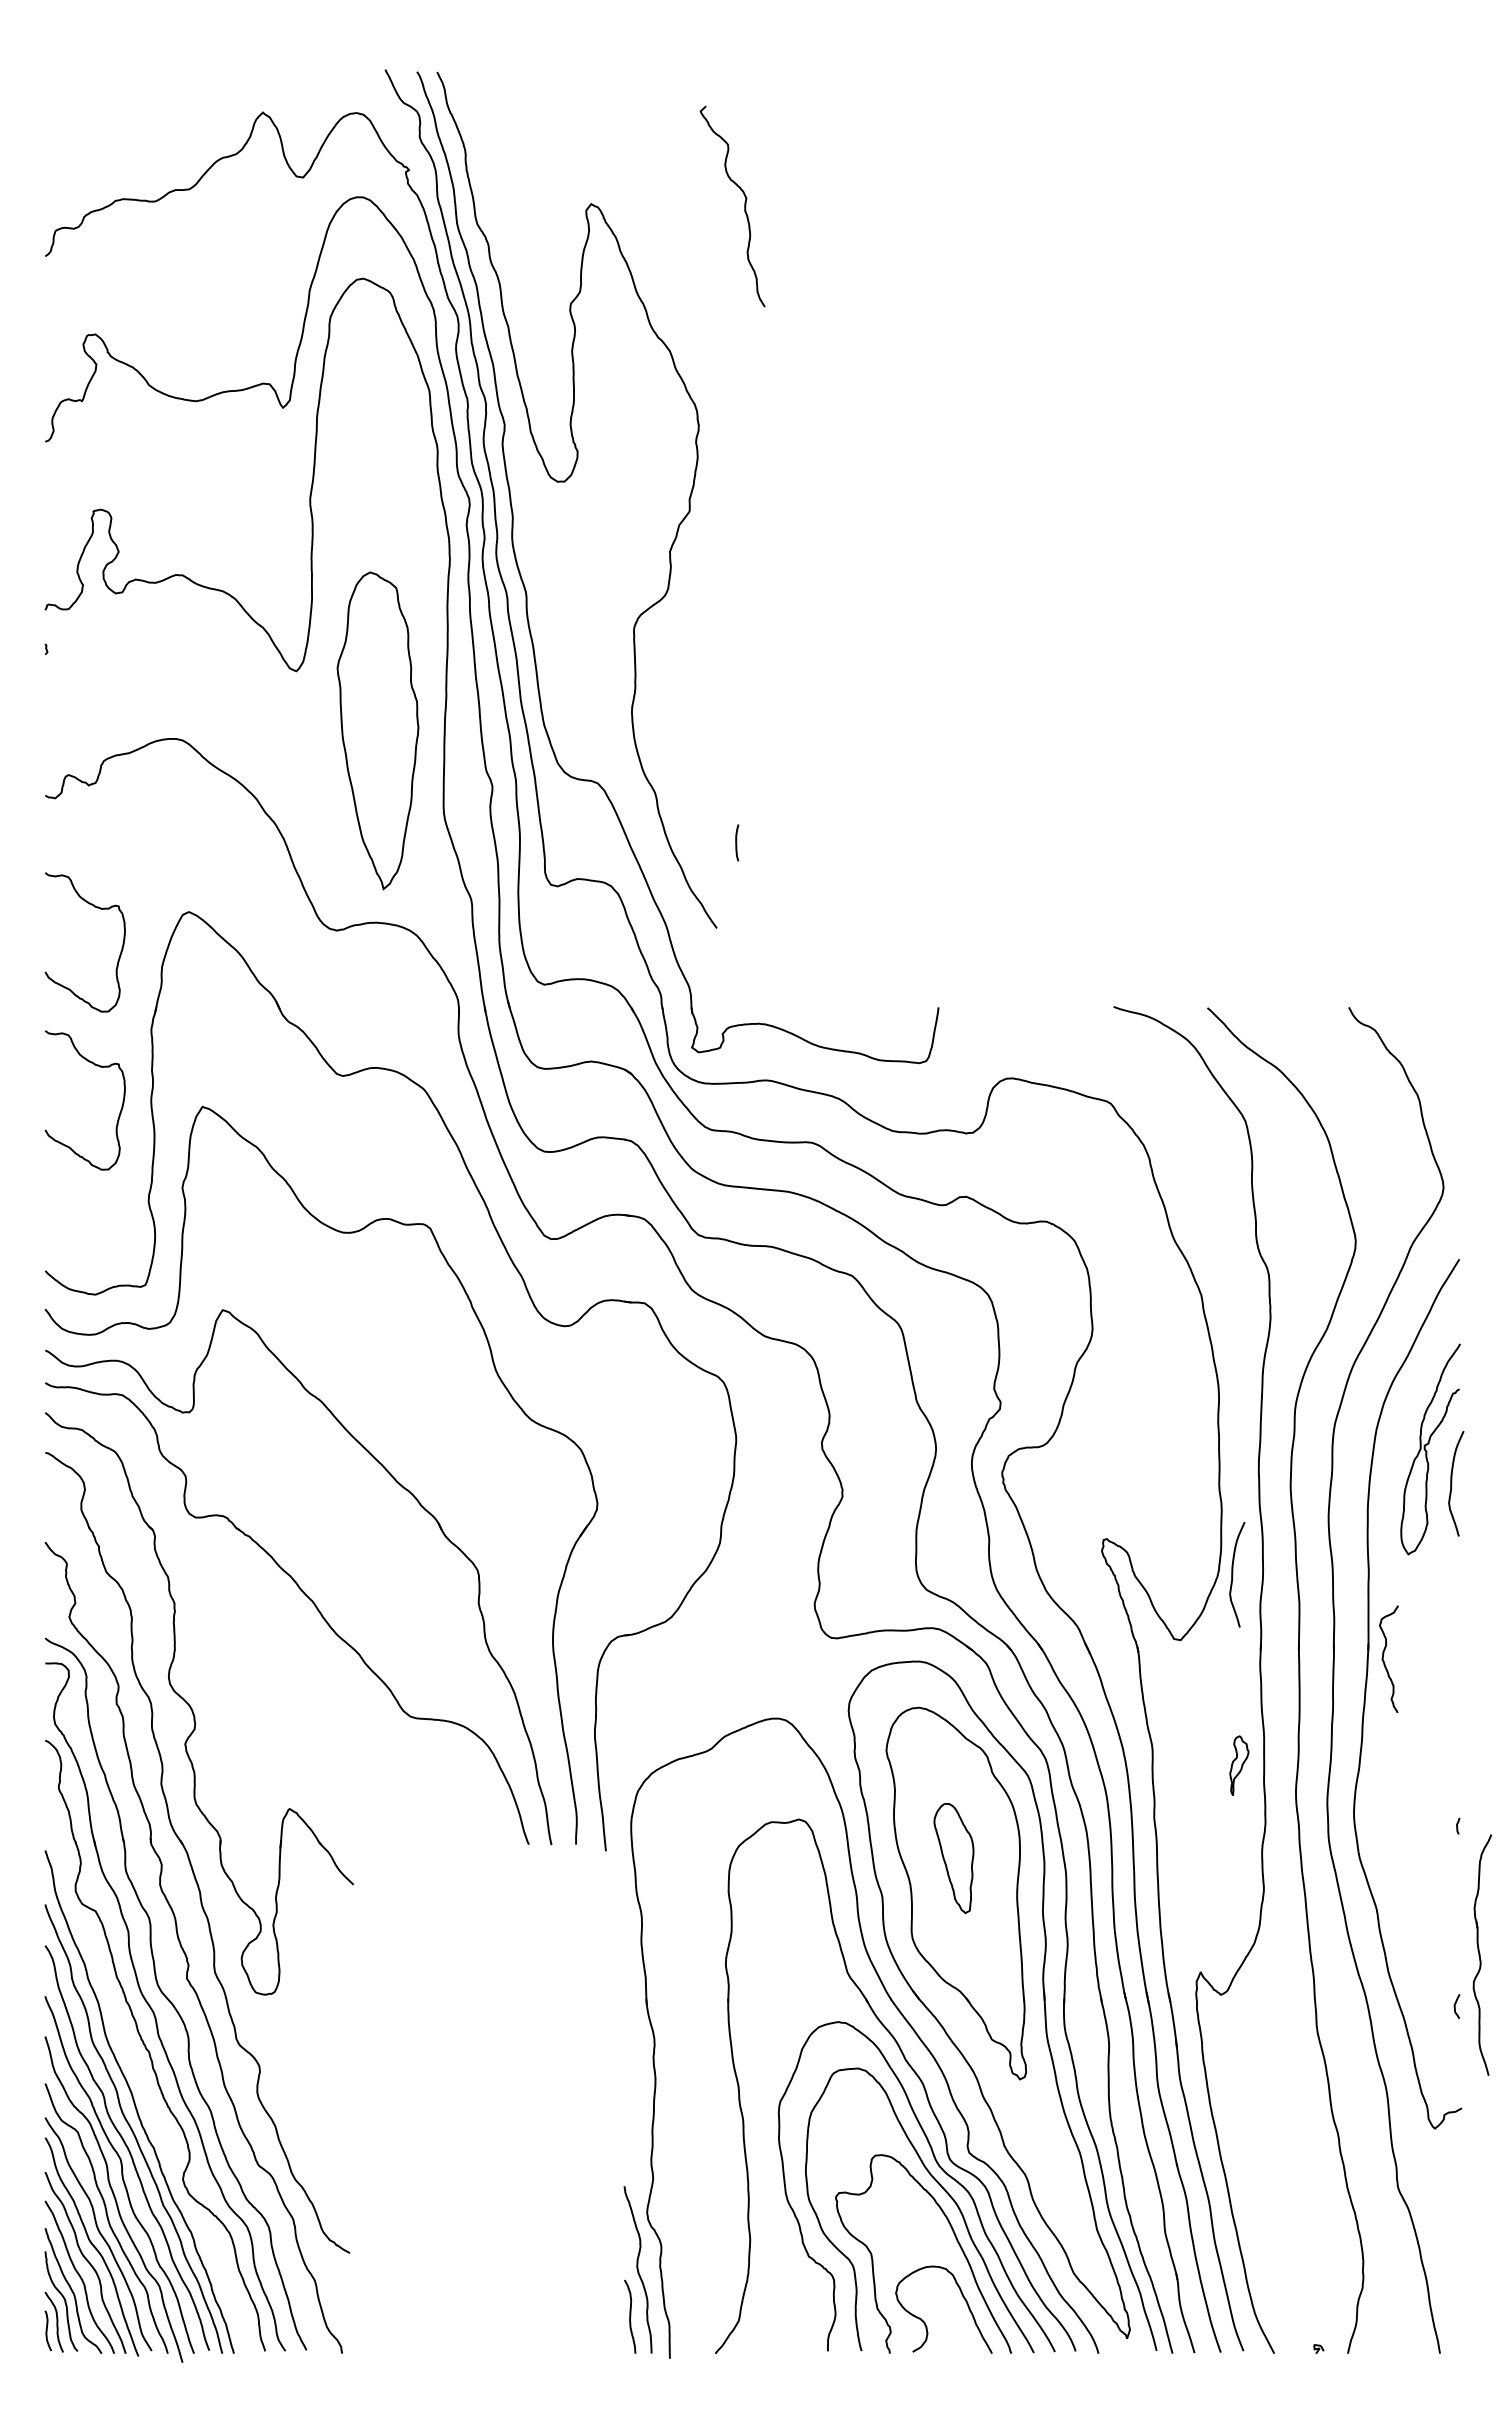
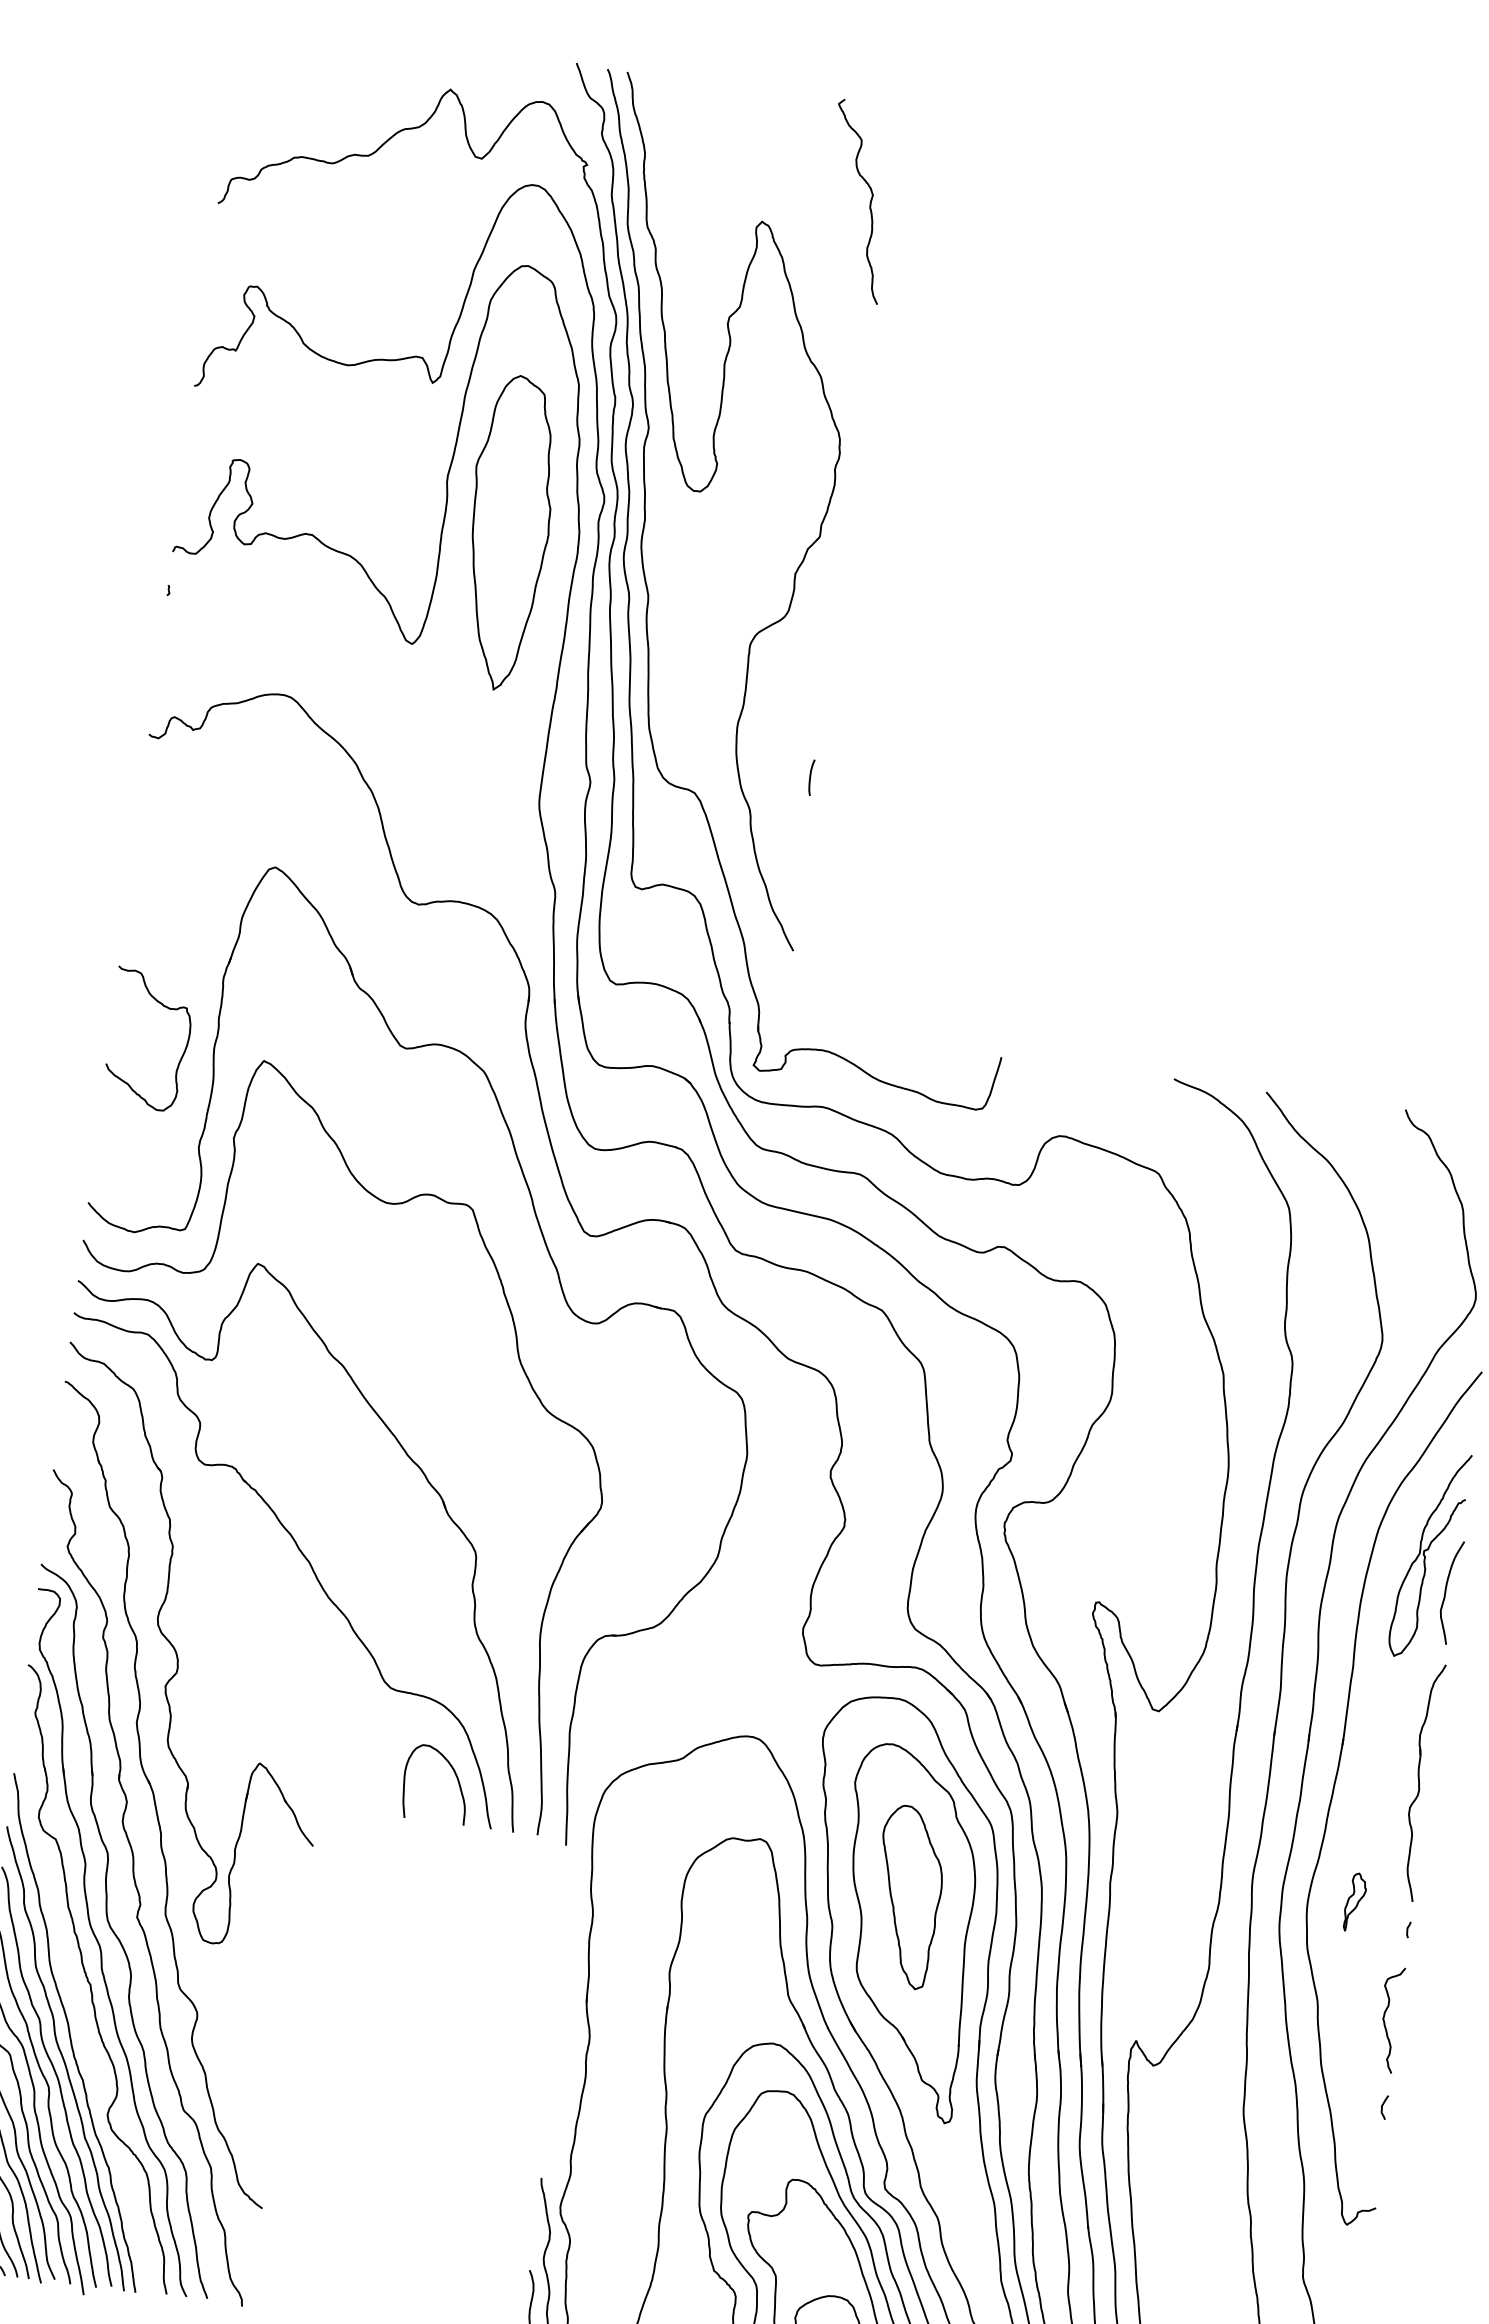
curve: (744, 206) -> (870, 203), moved
part: (377, 730) -> (507, 532), moved
curve: (737, 842) -> (811, 777), moved
curve: (94, 907) -> (183, 850), removed
curve: (1233, 1574) -> (1219, 1653), removed
curve: (1384, 1660) -> (1385, 2020), moved
part: (1239, 1765) -> (1355, 1902), moved
curve: (485, 1794) -> (454, 1774), added
part: (953, 1858) -> (907, 1897), size x1.67
part: (1481, 1954) -> (1421, 1781), moved

